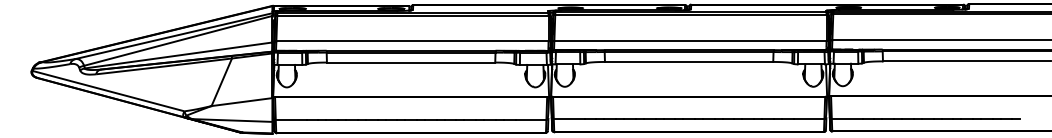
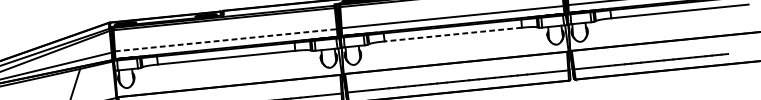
line: (412, 41) -> (226, 40), solid -> dashed
line: (688, 61) -> (452, 34), solid -> dashed

